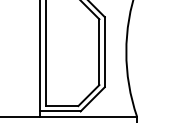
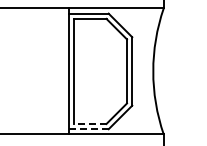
line: (60, 105) -> (89, 123), solid -> dashed
line: (59, 111) -> (88, 129), solid -> dashed

